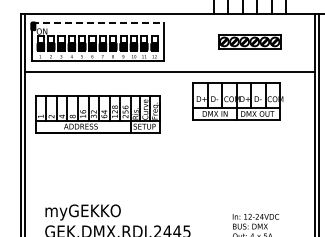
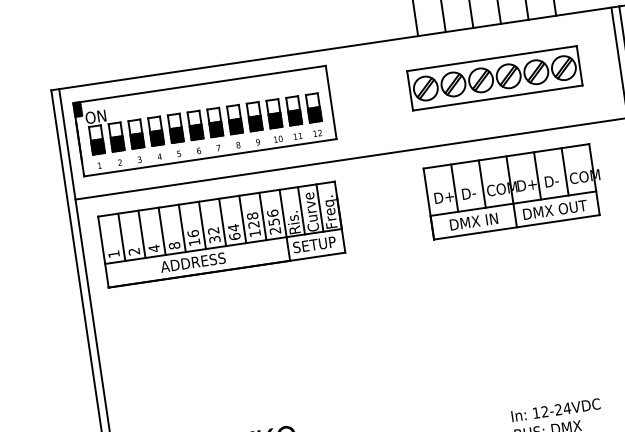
line: (98, 22) -> (200, 83), dashed -> solid
part: (249, 41) -> (494, 77), size x1.43
part: (237, 101) -> (513, 191), moved
part: (97, 114) -> (221, 234), moved

